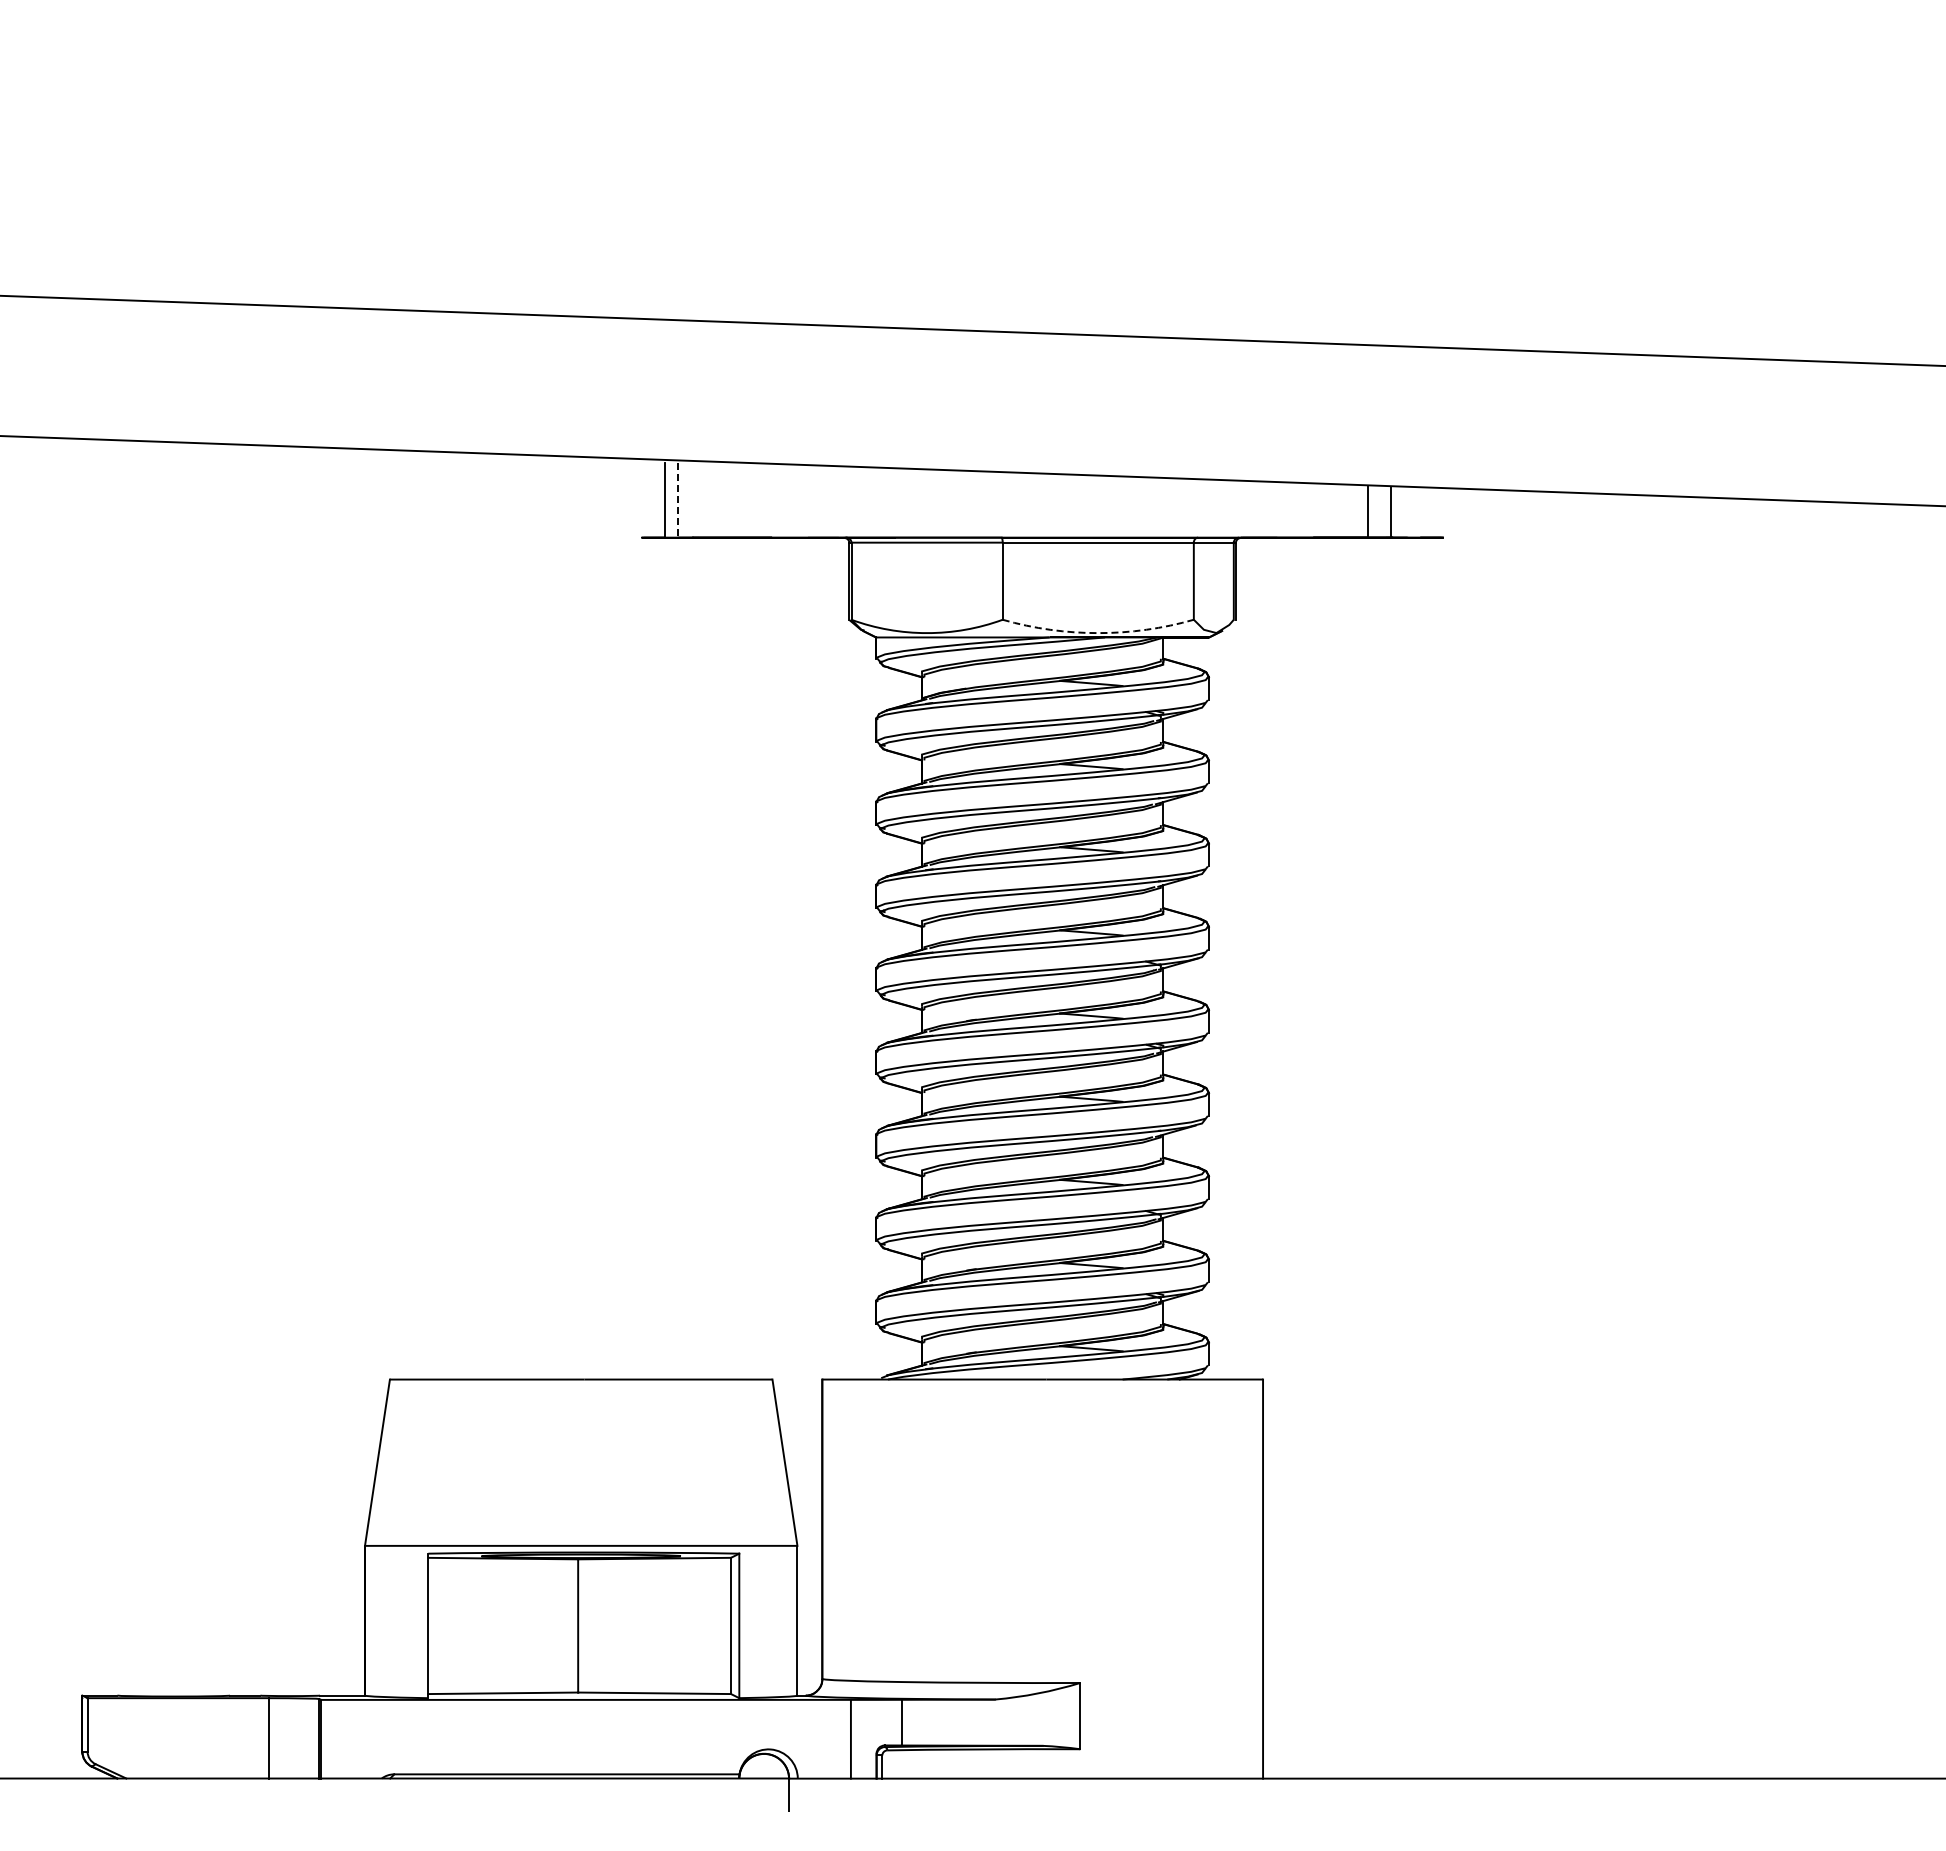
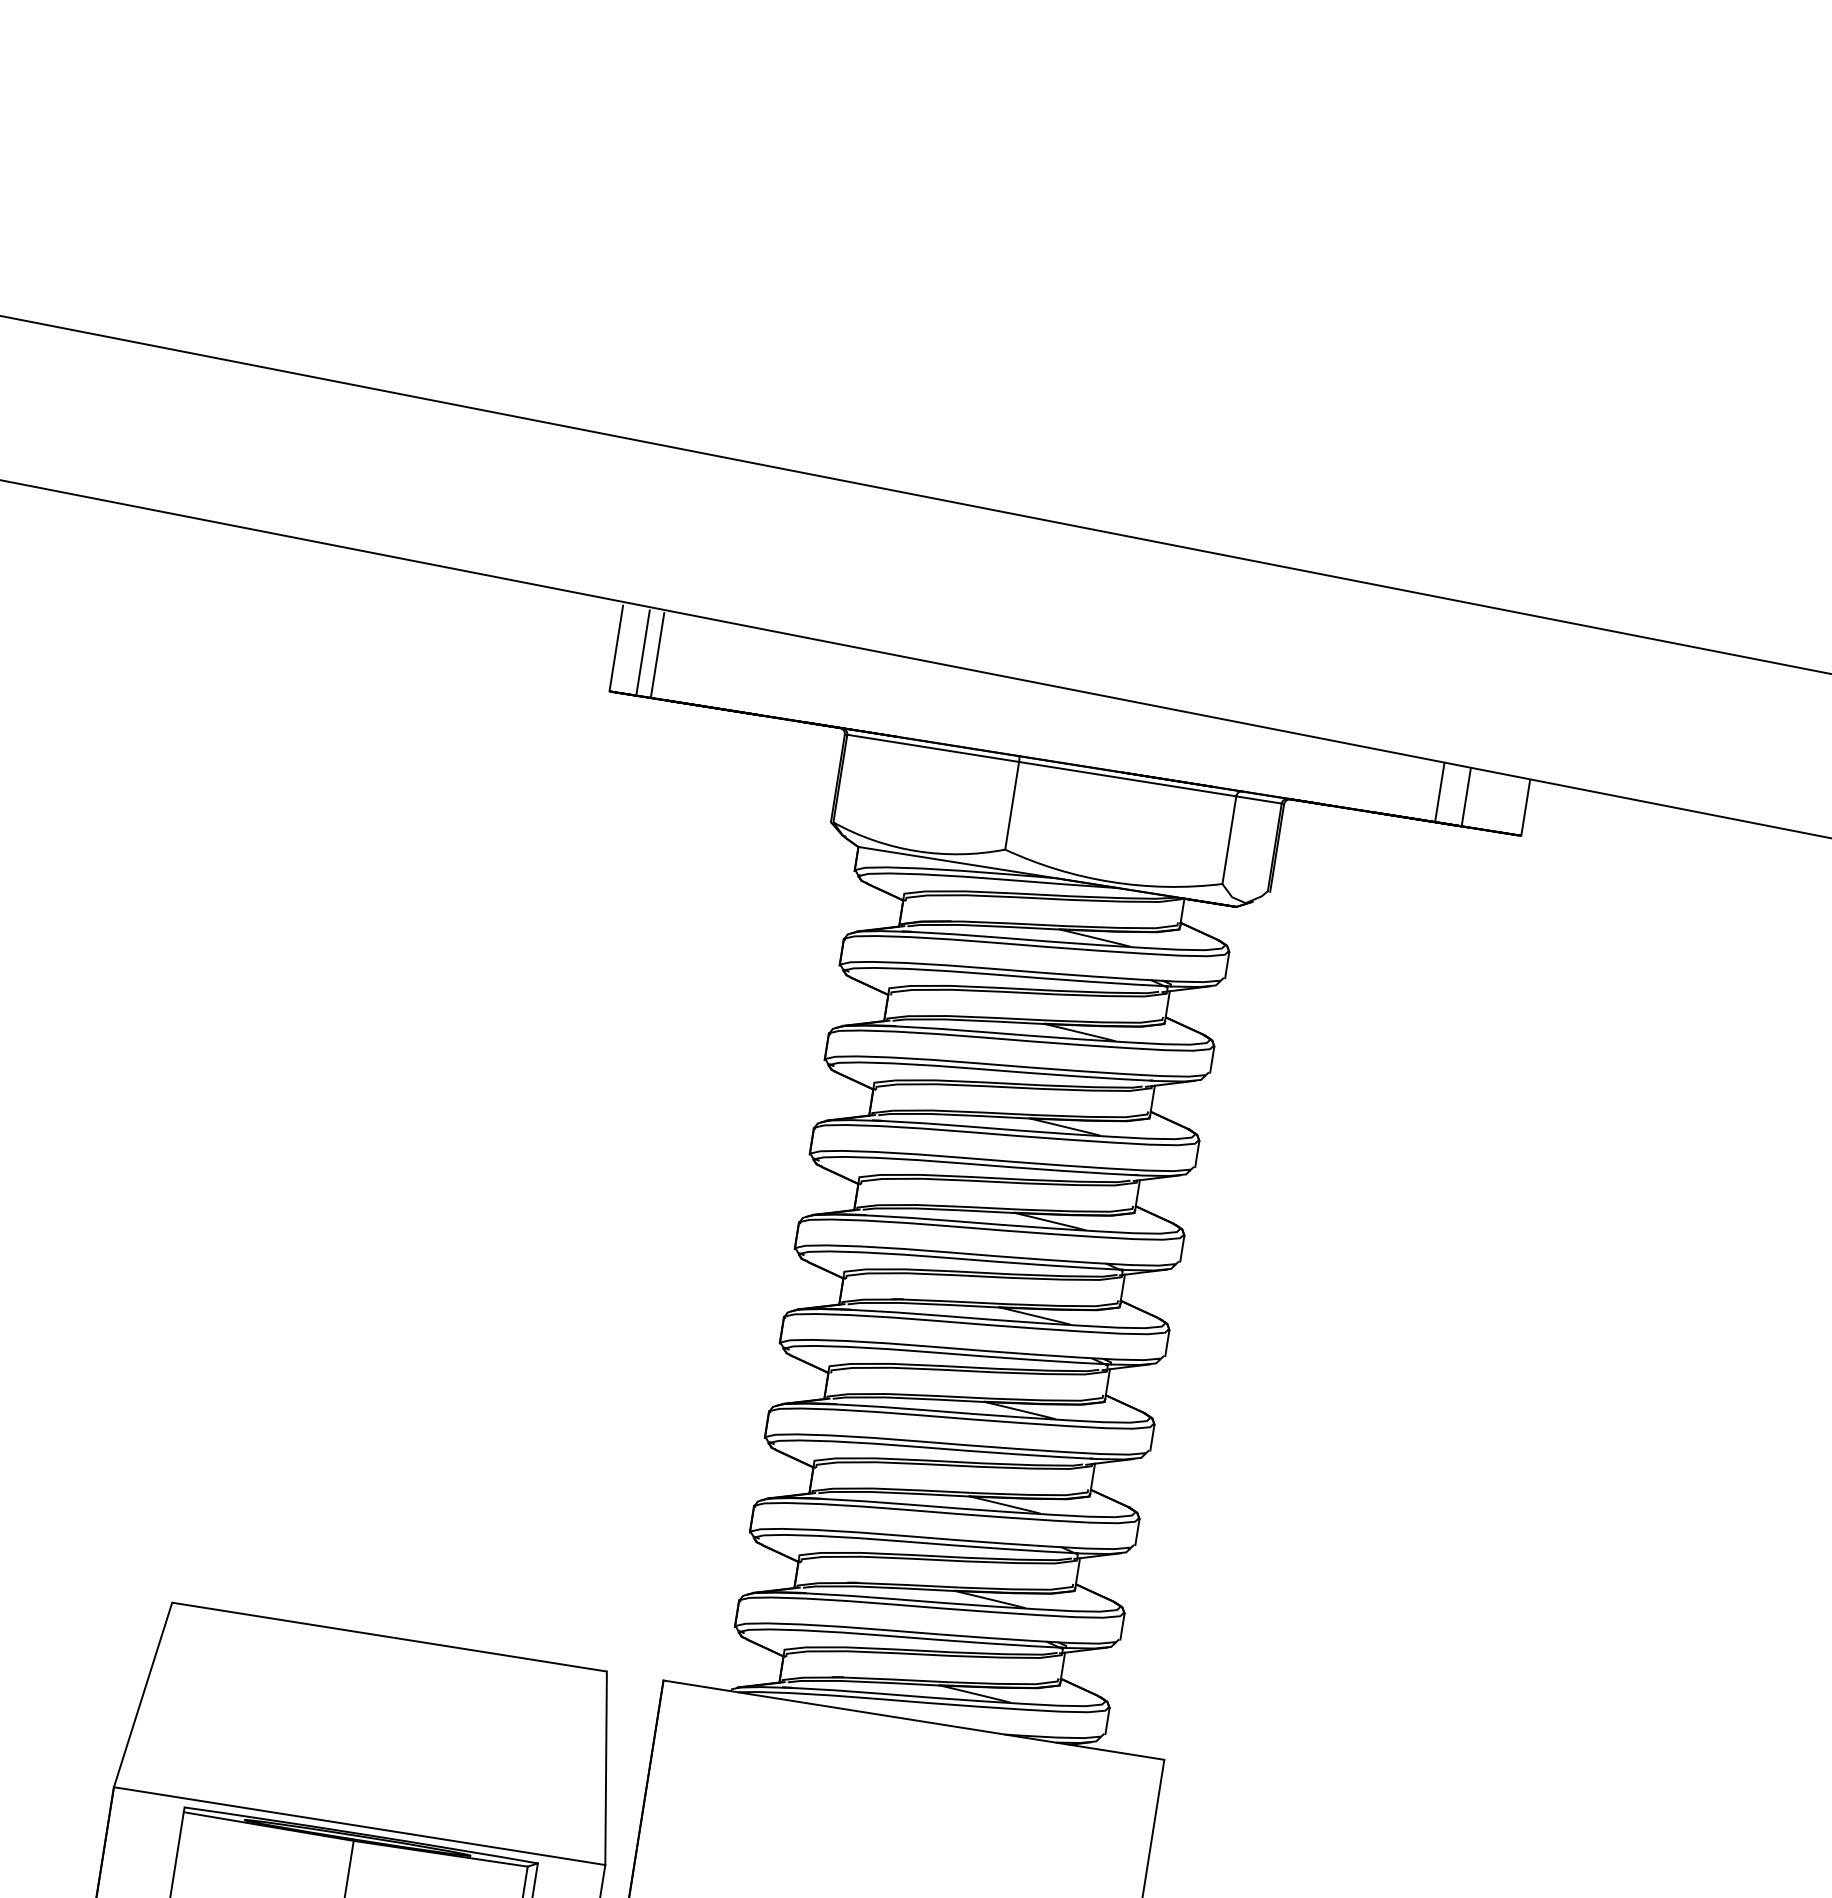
line: (641, 499) -> (616, 647), added
line: (677, 500) -> (657, 655), dashed -> solid
line: (1443, 513) -> (1525, 808), added
arc: (1098, 633) -> (1111, 882), dashed -> solid

